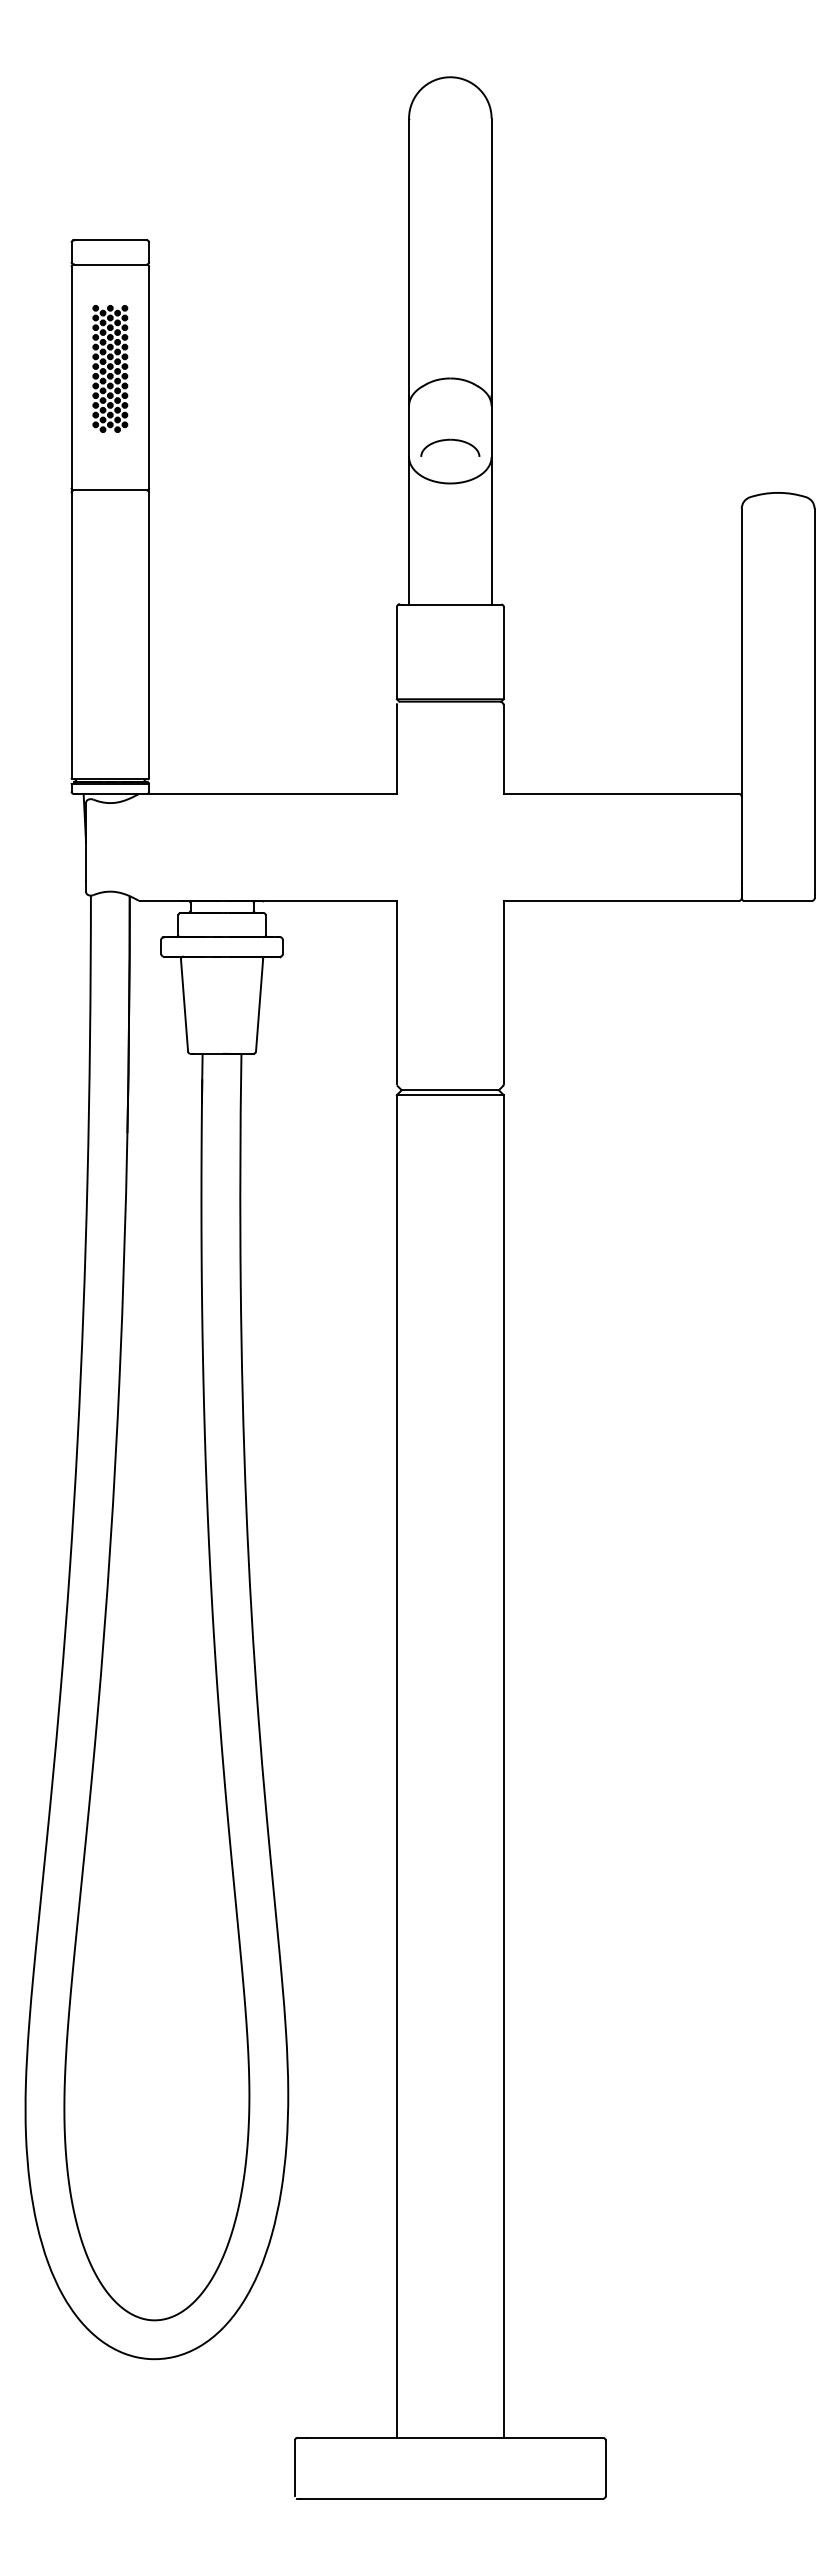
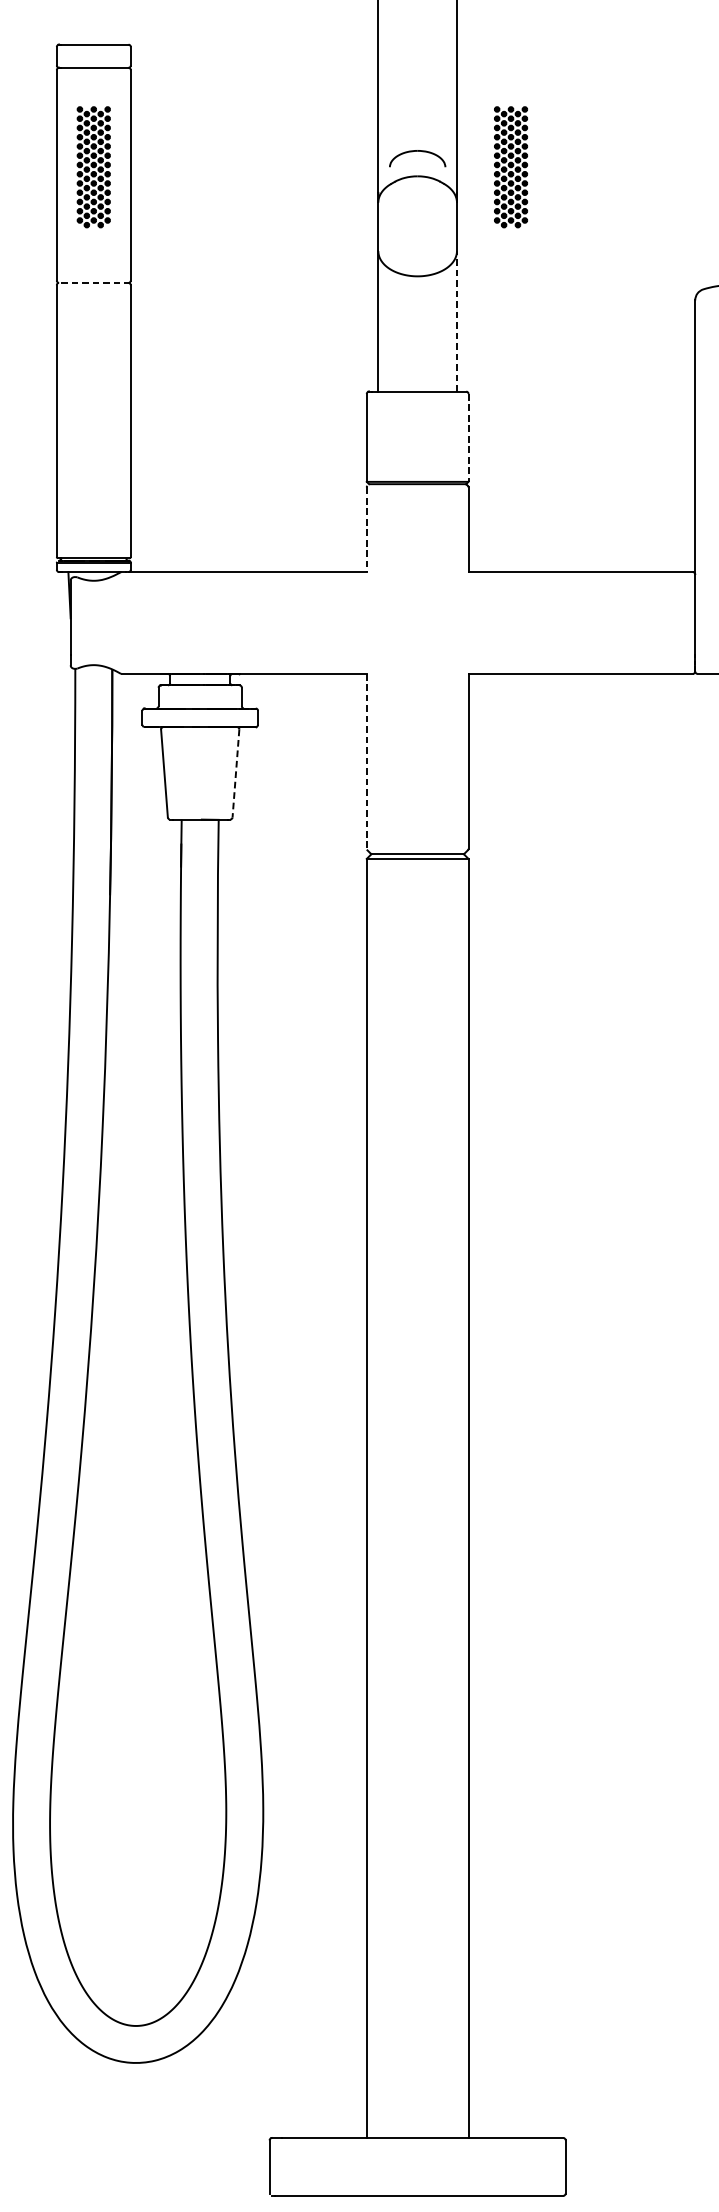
part: (548, 368) -> (511, 166), added
part: (450, 440) -> (417, 151), moved
line: (110, 490) -> (93, 283), solid -> dashed
line: (491, 530) -> (456, 321), solid -> dashed
line: (503, 653) -> (468, 438), solid -> dashed
line: (396, 750) -> (366, 530), solid -> dashed
line: (396, 992) -> (366, 761), solid -> dashed
line: (259, 1005) -> (235, 773), solid -> dashed

